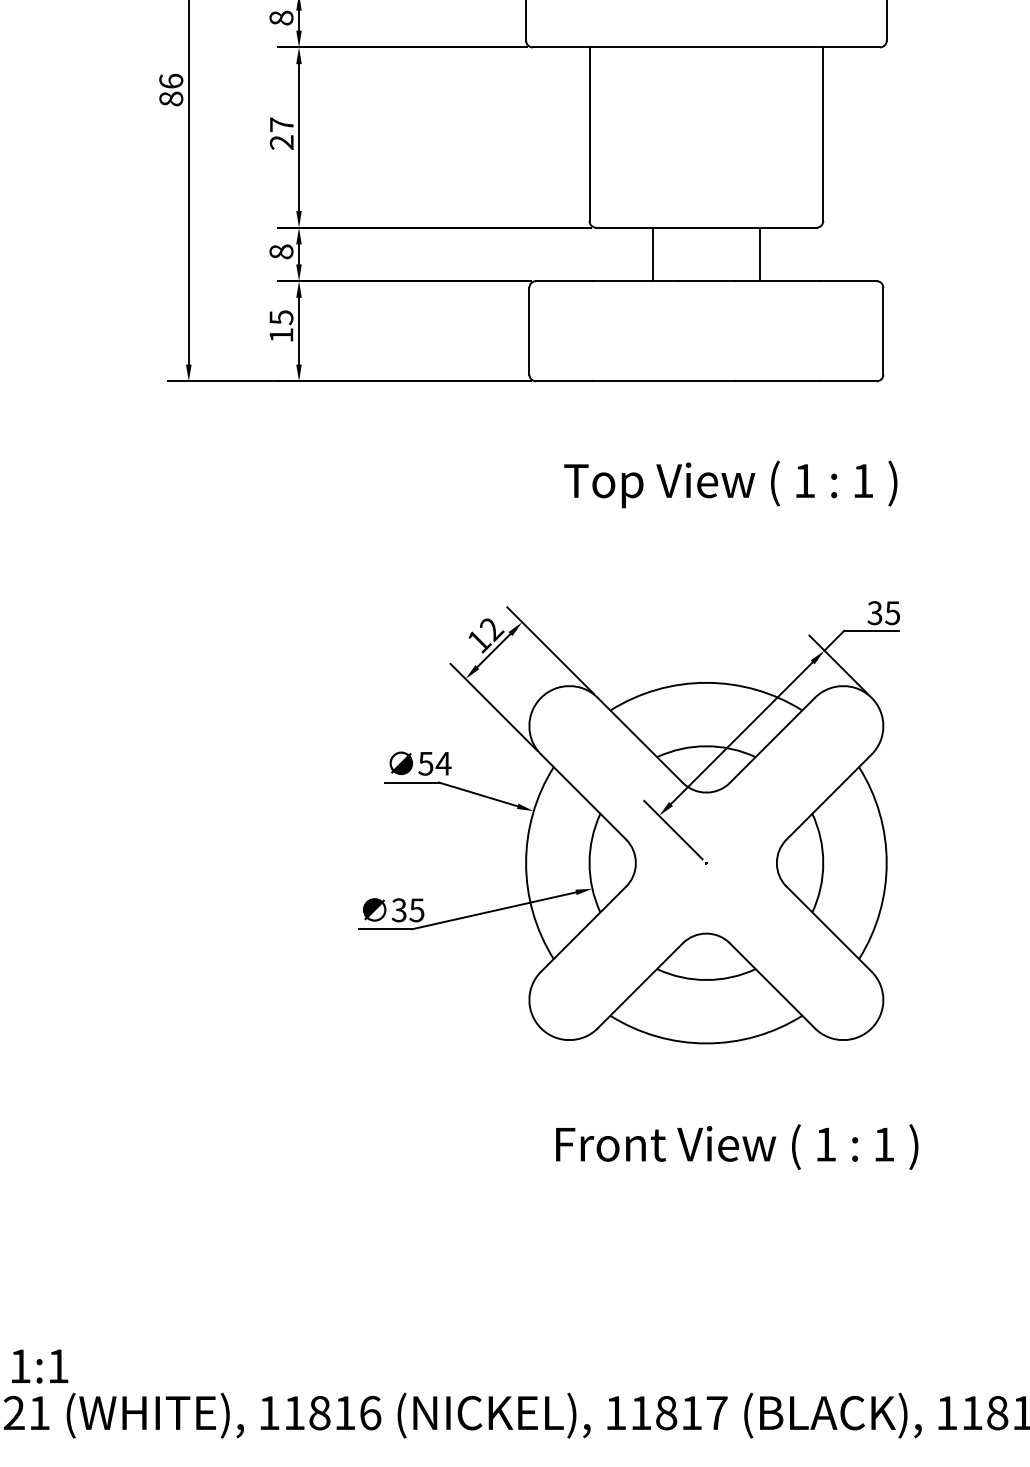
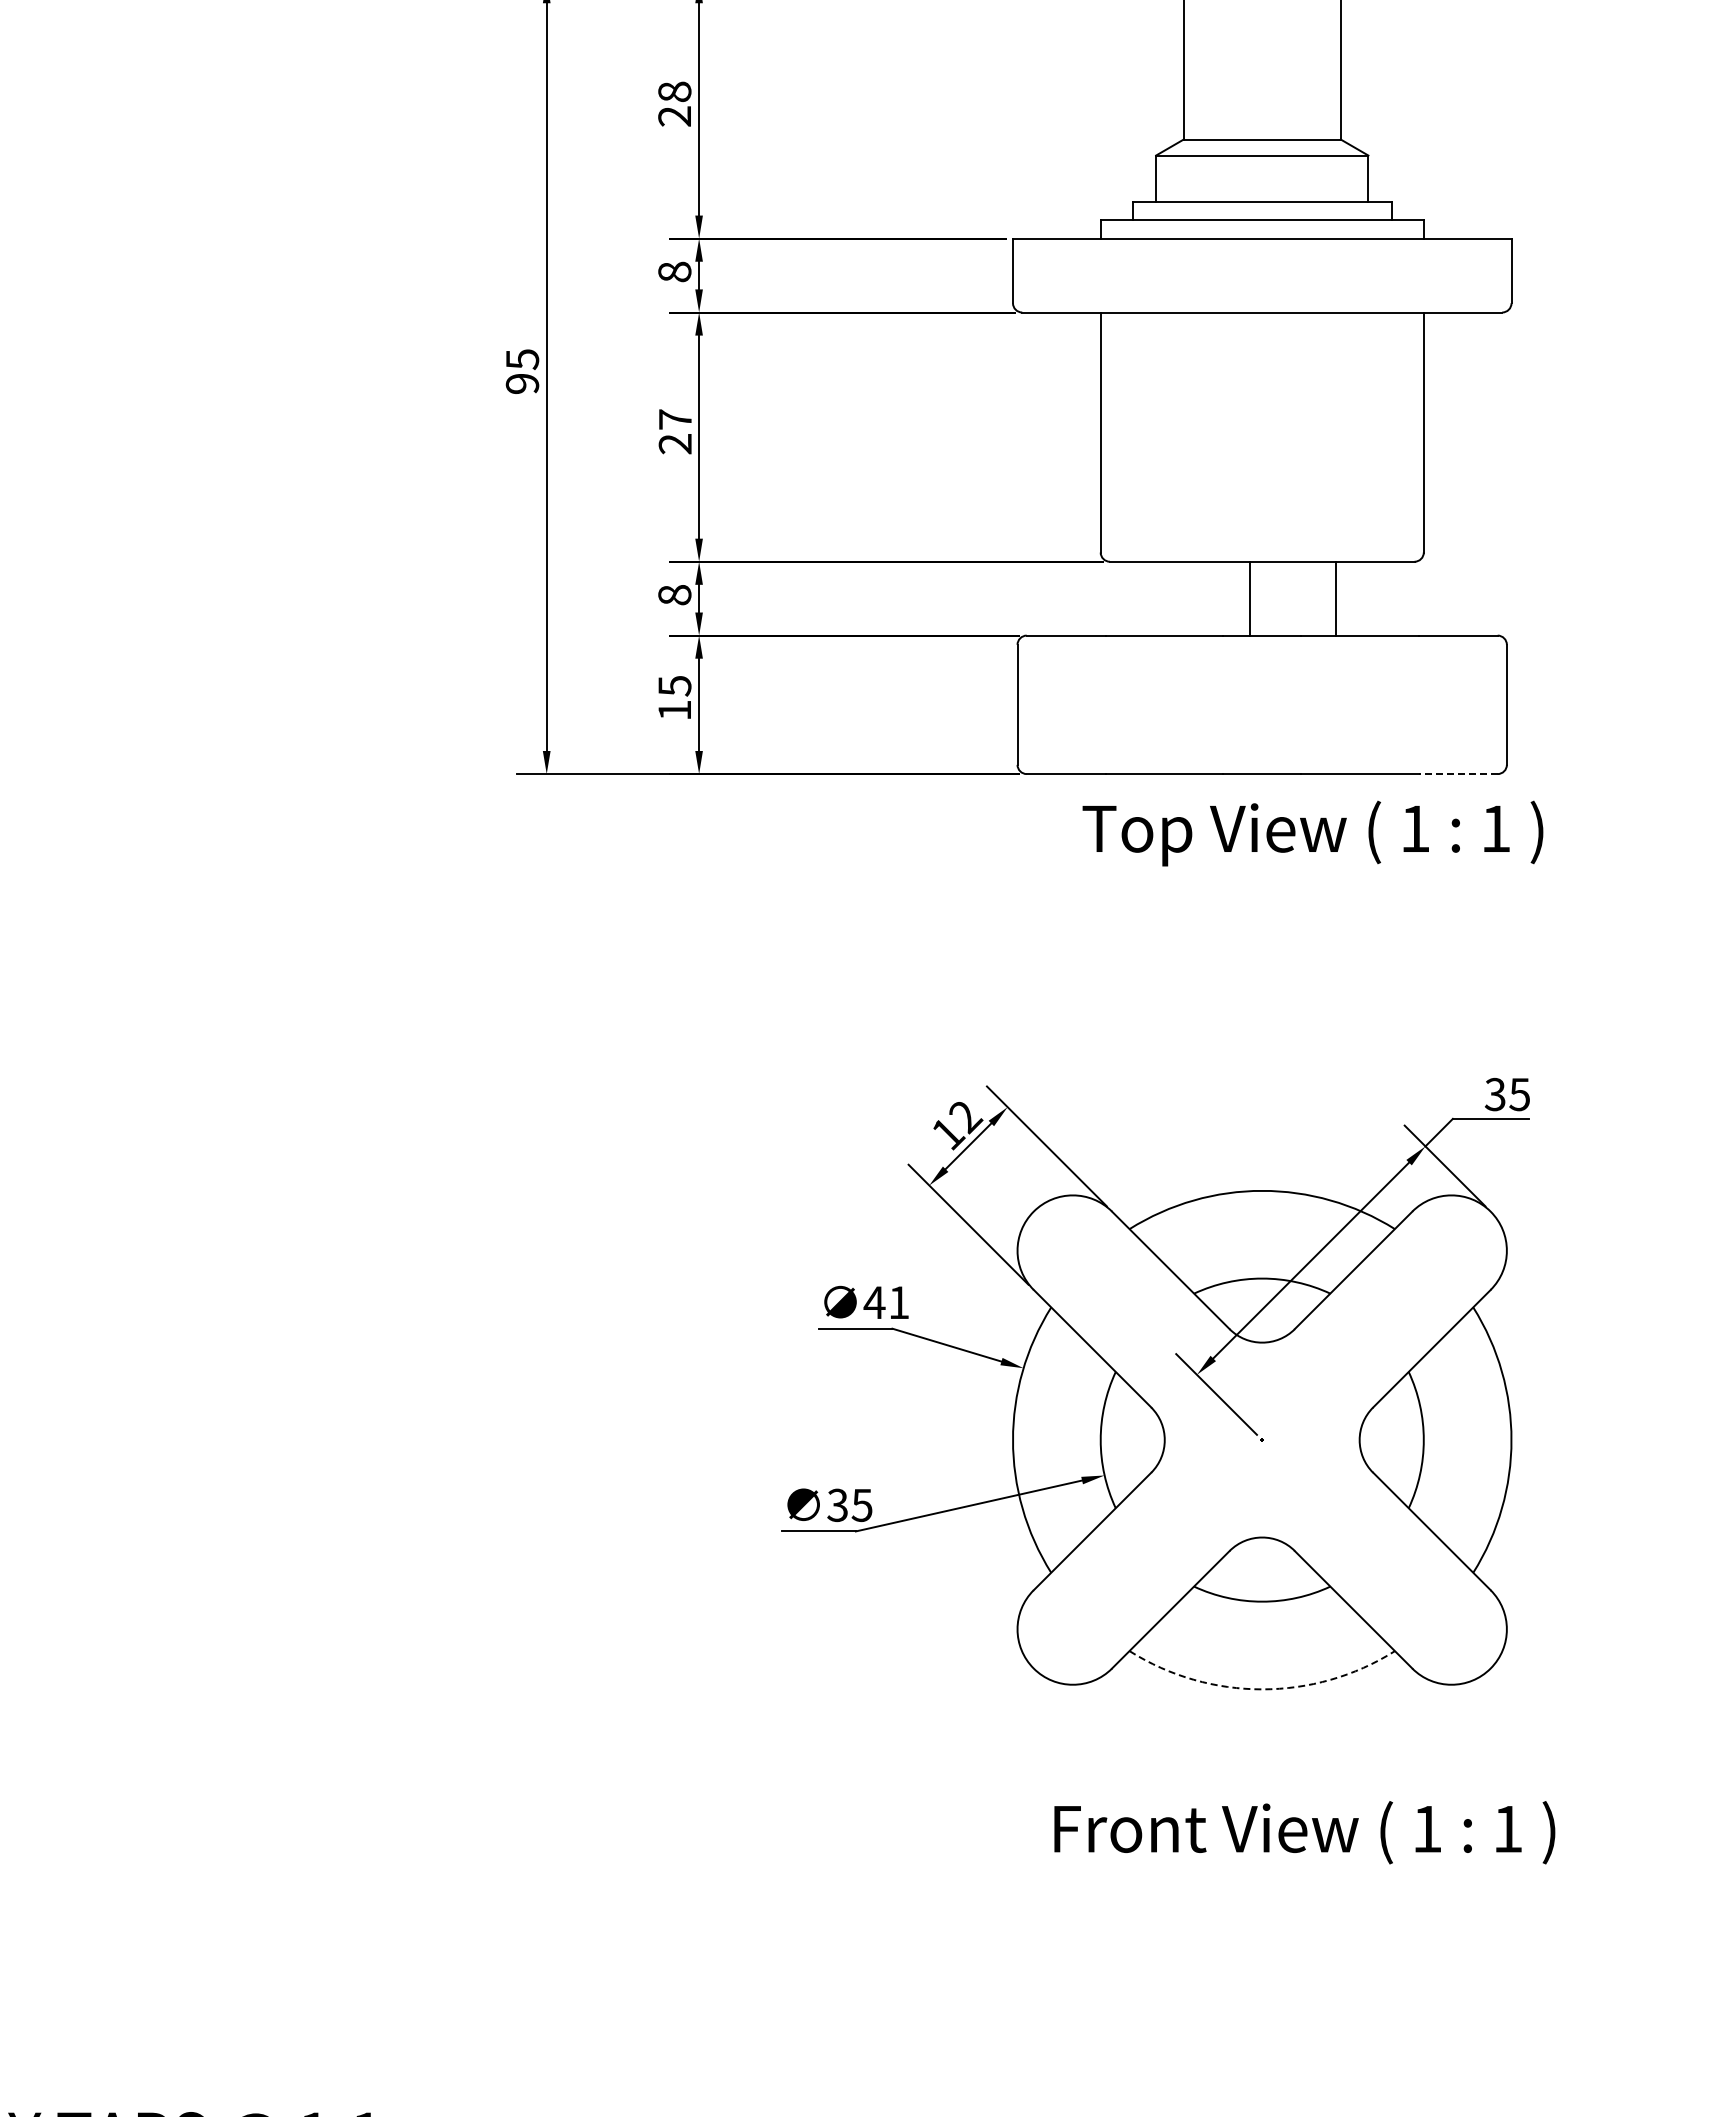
text: (171, 90) -> (522, 371), 86 -> 95
line: (653, 254) -> (1250, 598), moved
line: (847, 381) -> (1457, 774), solid -> dashed
text: (730, 484) -> (1312, 833), moved
text: (434, 763) -> (886, 1302), 54 -> 41
arc: (706, 1043) -> (1262, 1689), solid -> dashed

